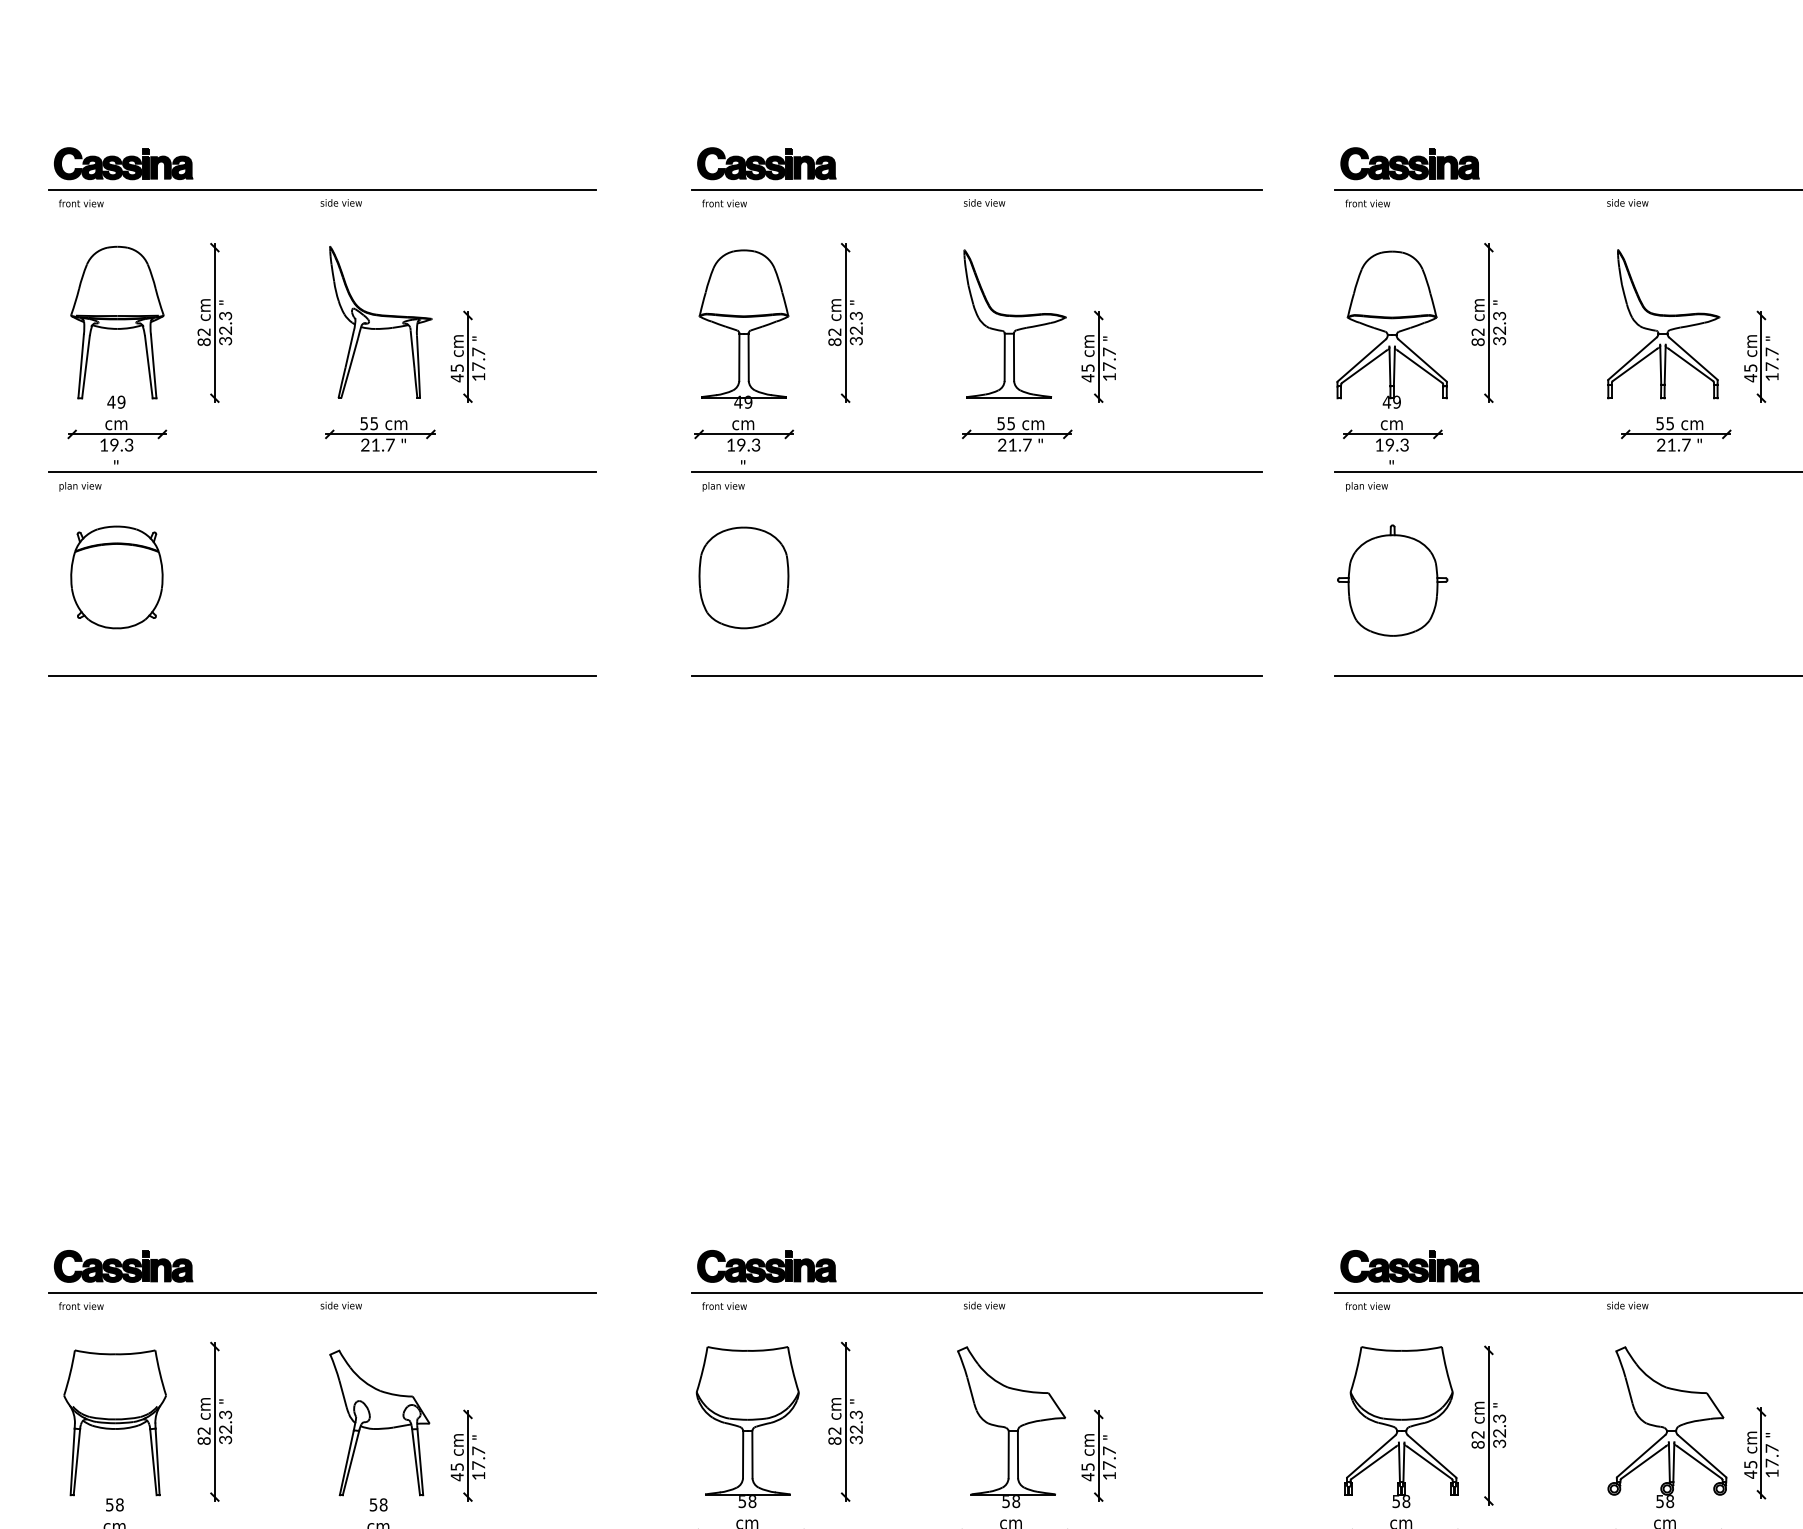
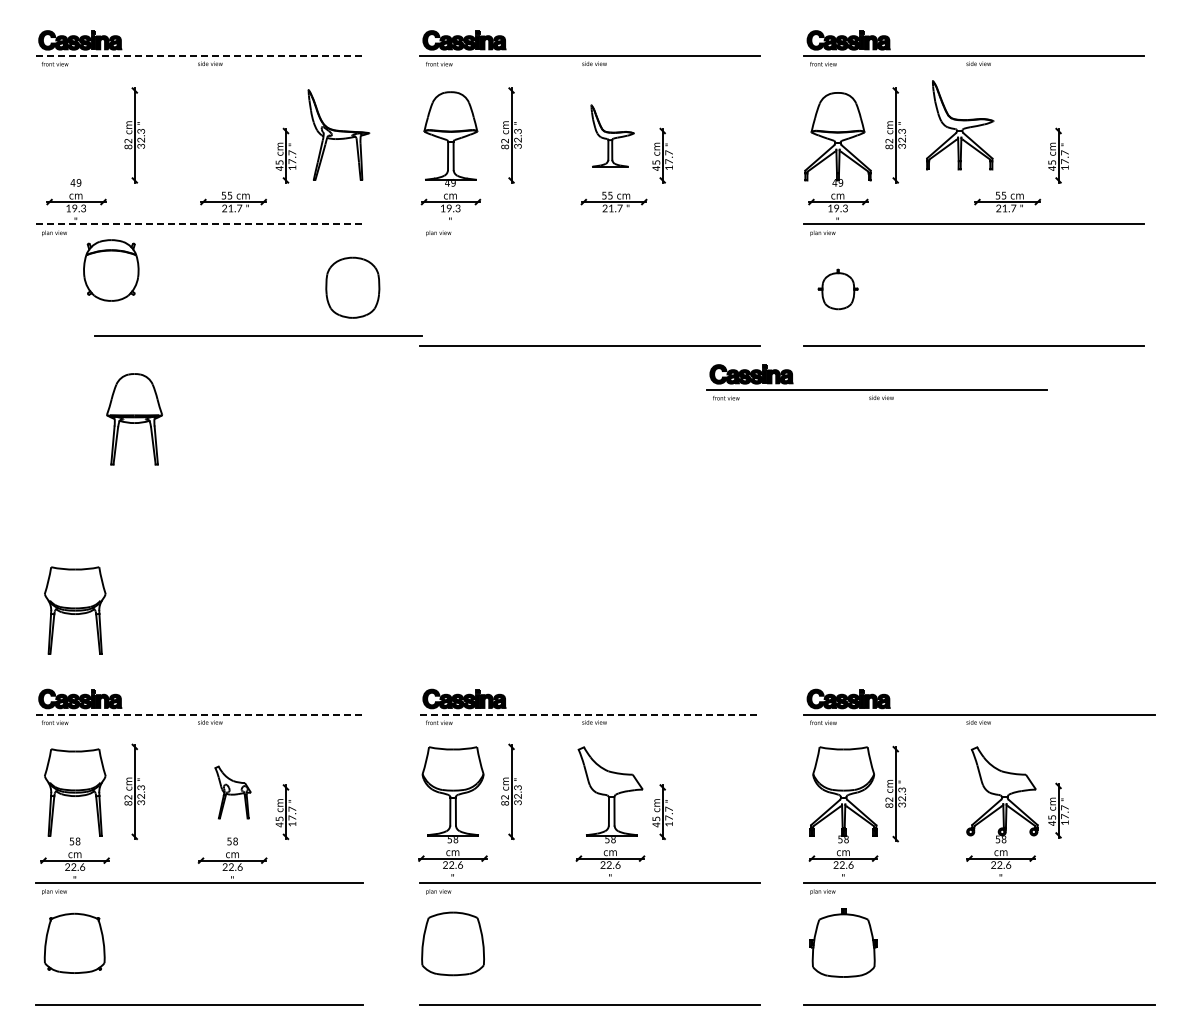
line: (323, 190) -> (199, 56), solid -> dashed
part: (380, 321) -> (338, 134), moved
part: (117, 322) -> (134, 419), moved
part: (1014, 322) -> (612, 135), size x0.7
part: (1664, 324) -> (960, 125), moved
line: (323, 471) -> (199, 224), solid -> dashed
line: (976, 471) -> (589, 224), removed
part: (117, 577) -> (111, 270), moved
part: (743, 577) -> (352, 287), moved
part: (1391, 580) -> (837, 289), size x0.6
line: (323, 674) -> (258, 335), moved
part: (1456, 748) -> (876, 389), added
part: (115, 1118) -> (75, 610), added
line: (323, 1292) -> (199, 714), solid -> dashed
line: (977, 1292) -> (590, 714), solid -> dashed
part: (378, 1422) -> (232, 792), size x0.6

